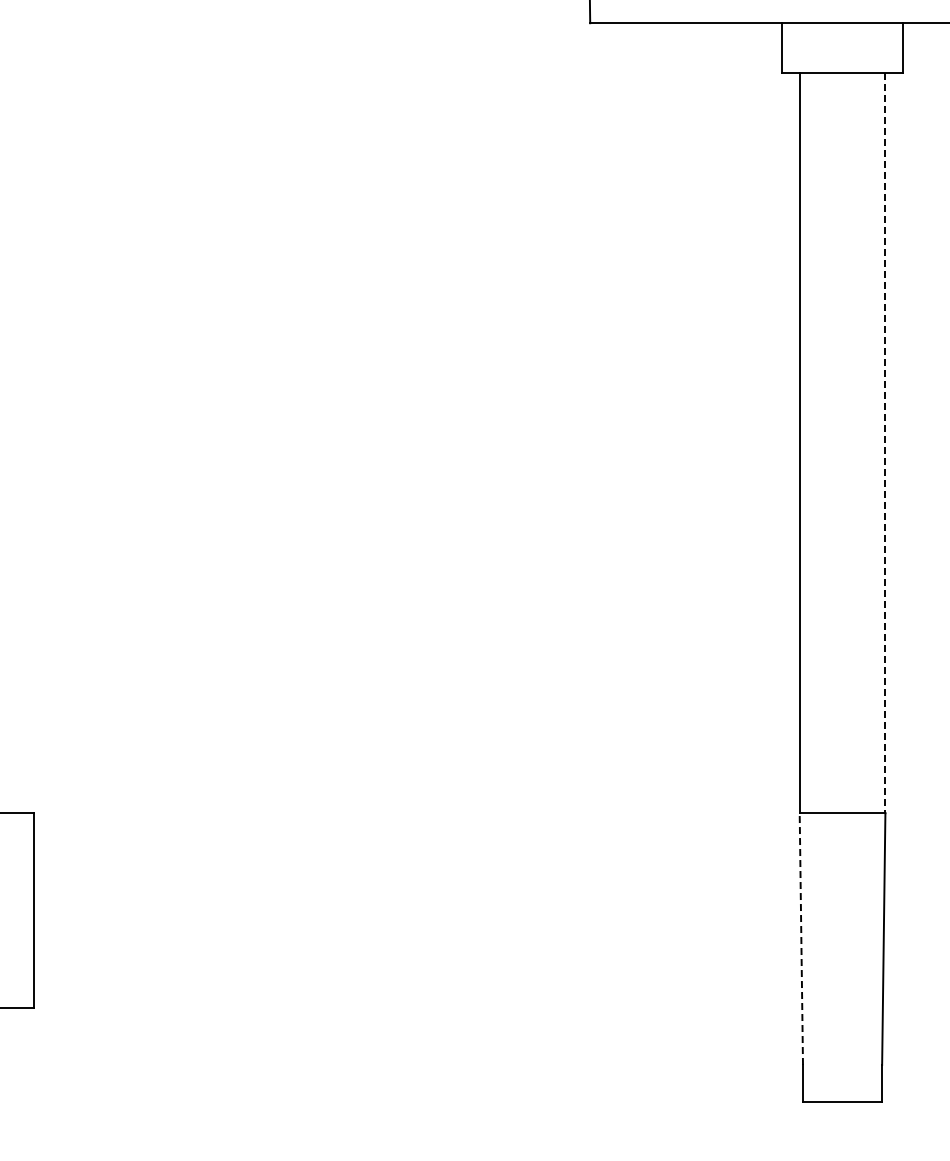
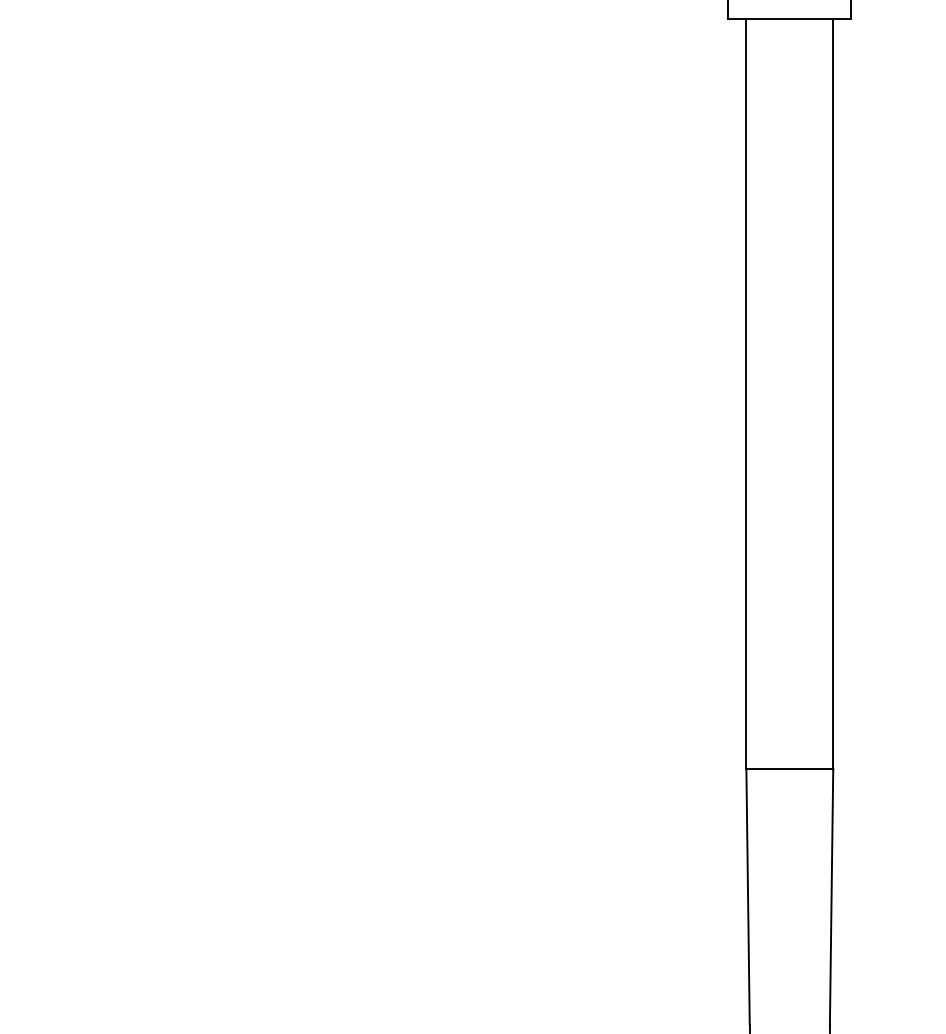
line: (885, 443) -> (833, 394), dashed -> solid
line: (801, 938) -> (748, 896), dashed -> solid

